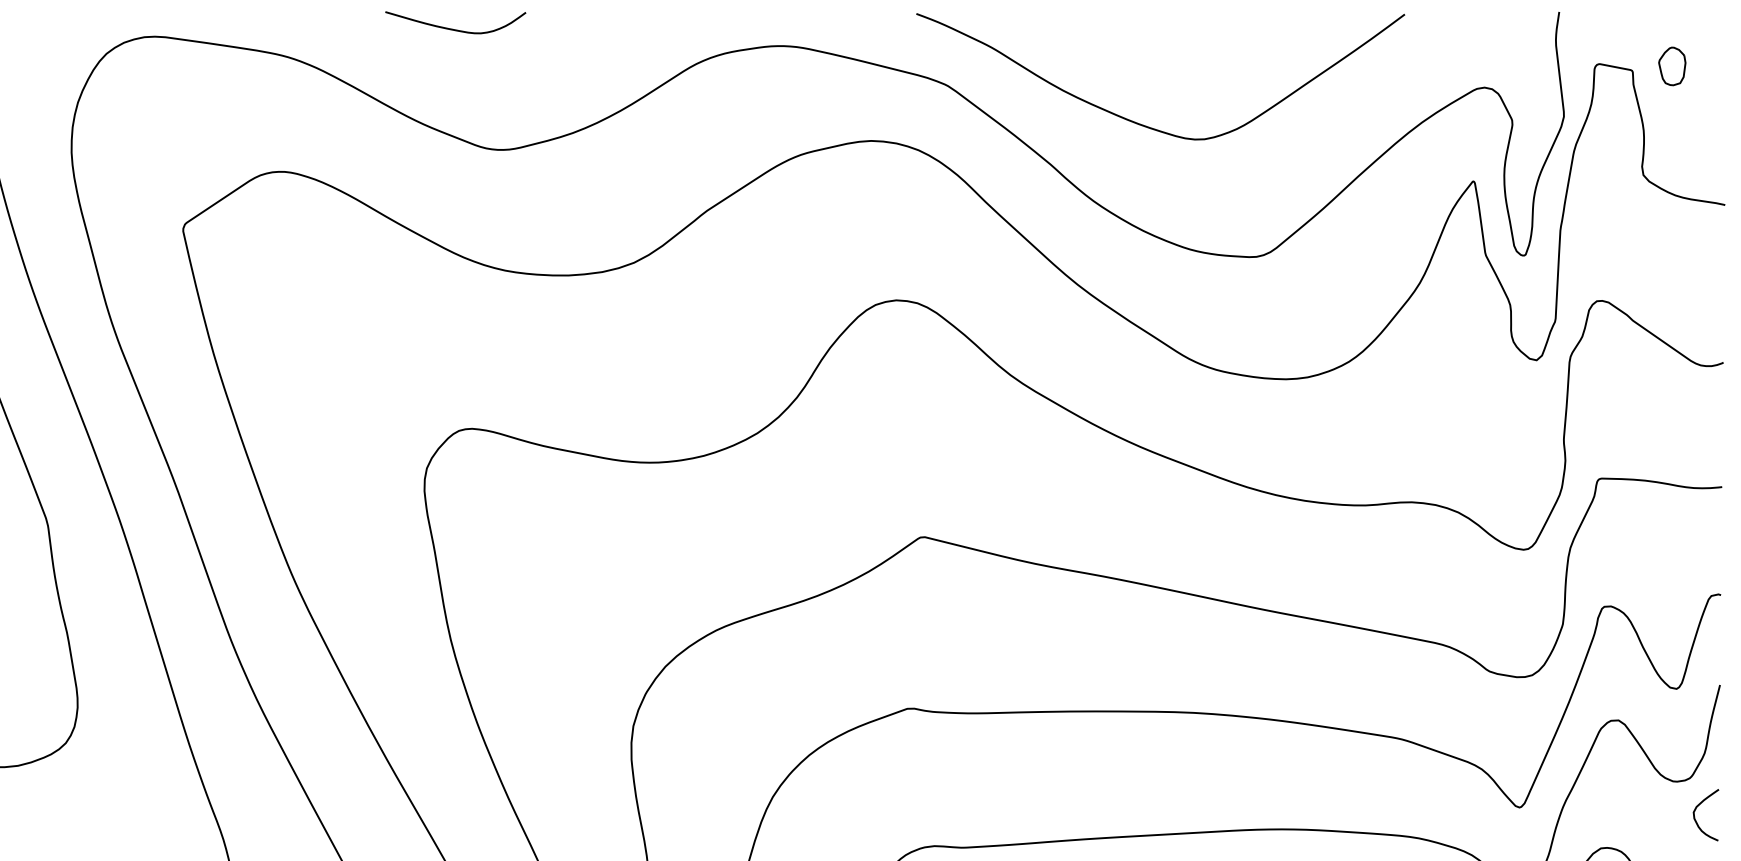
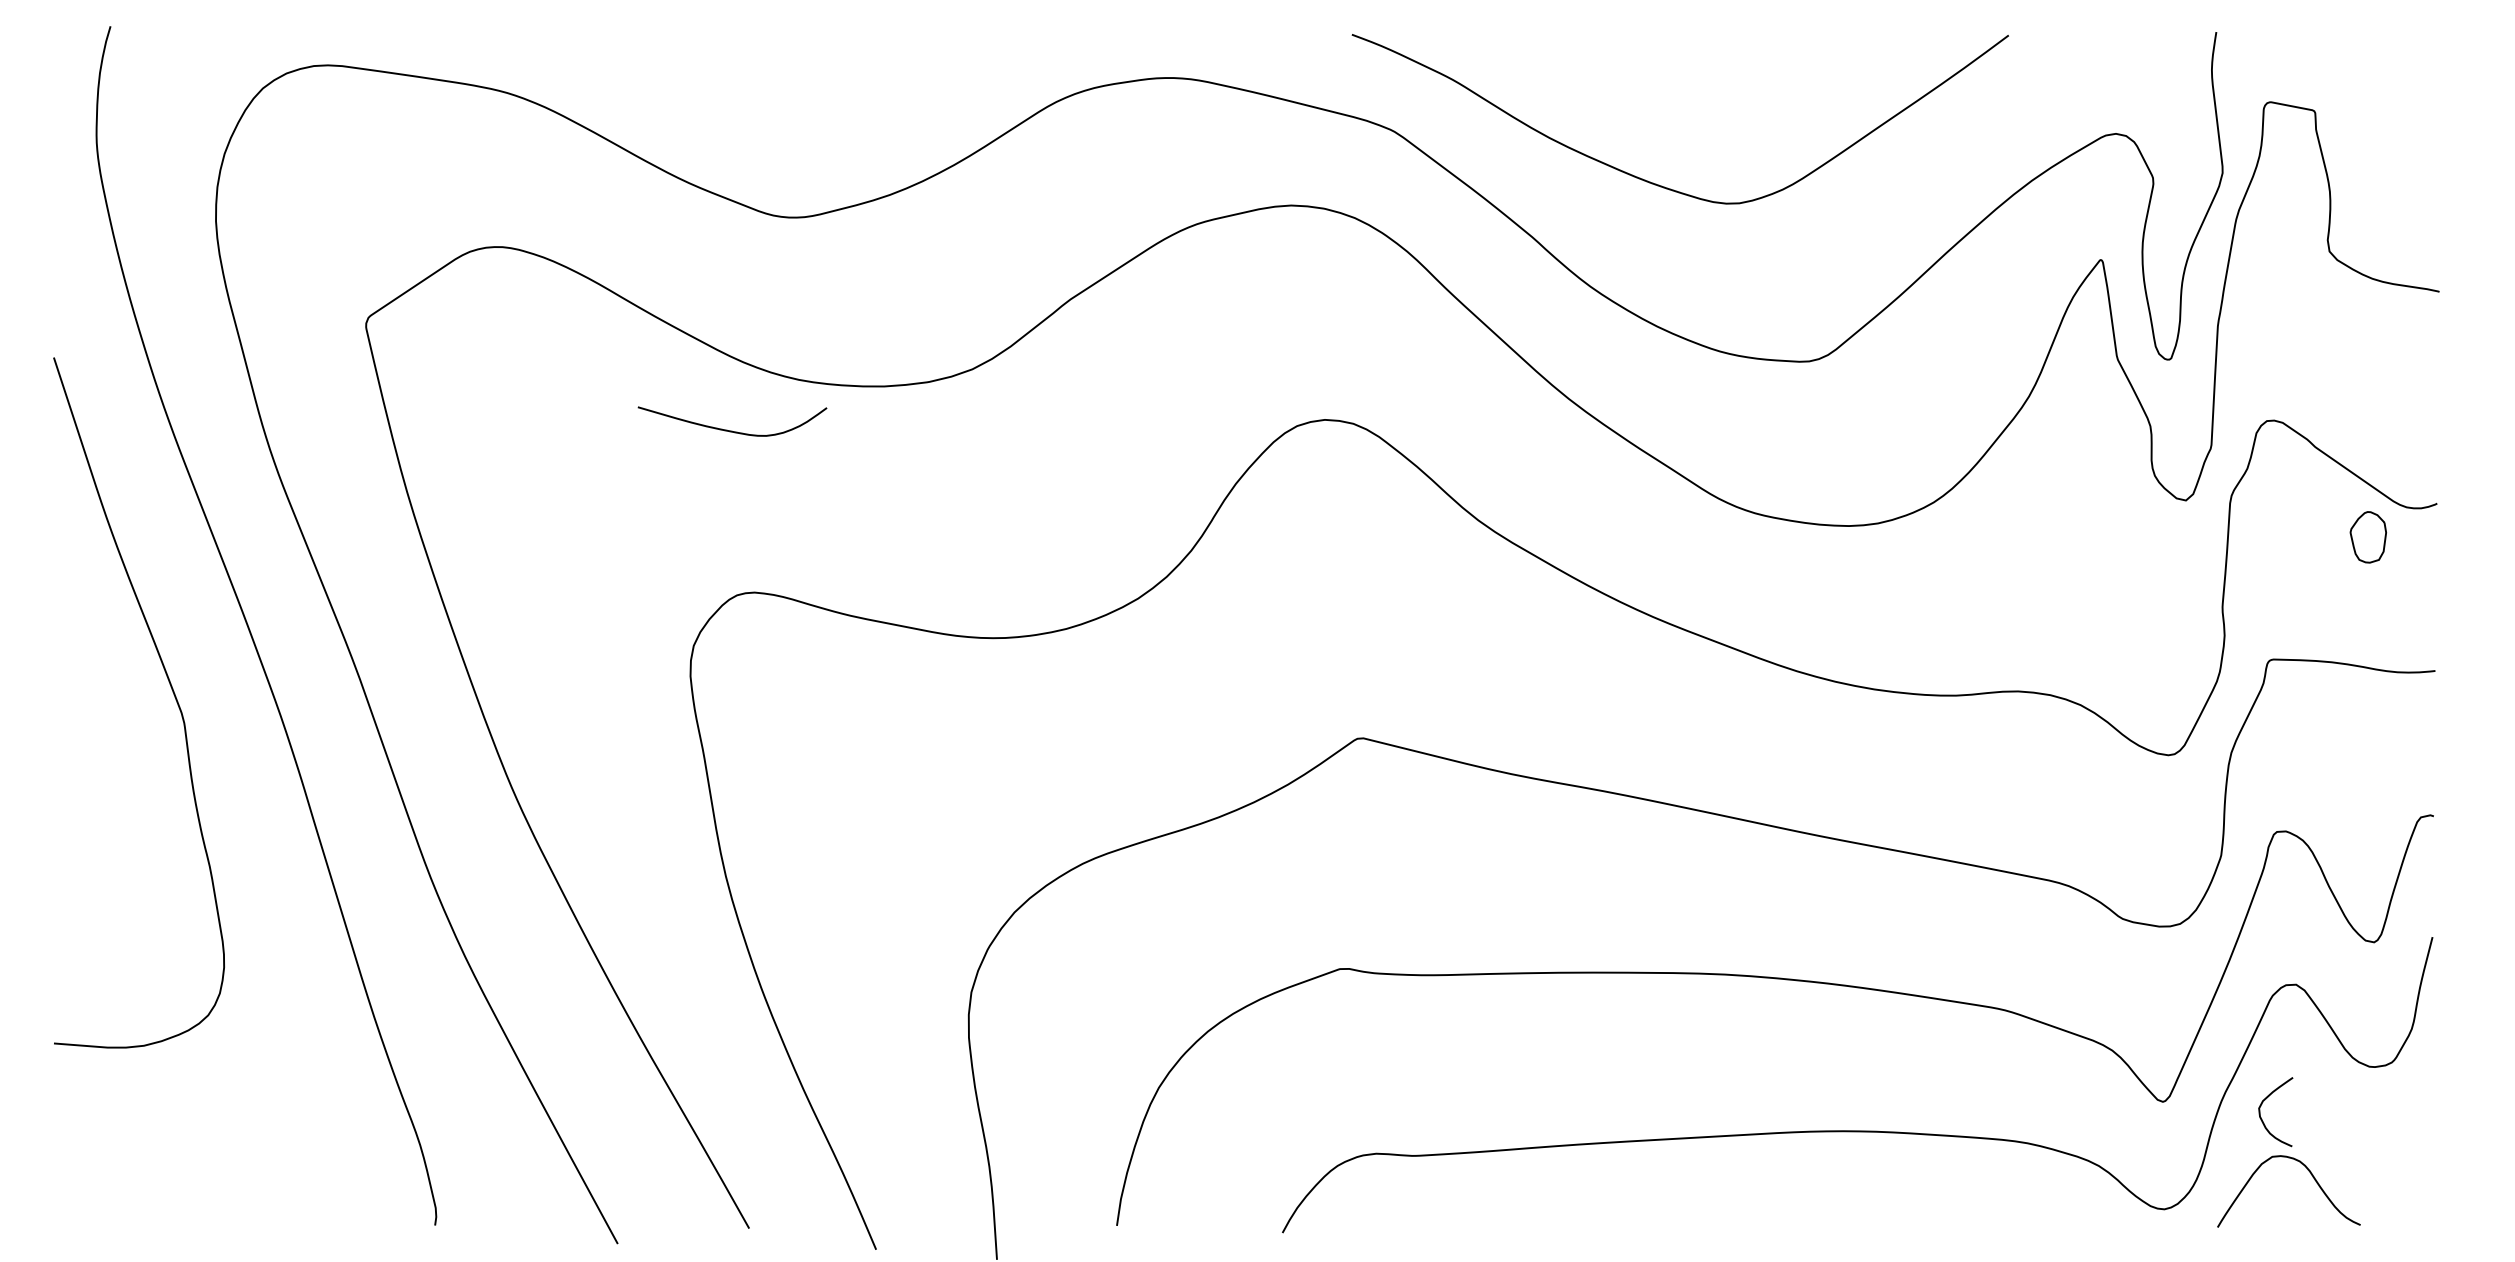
curve: (455, 29) -> (732, 430), moved
part: (1671, 66) -> (2367, 537), moved
curve: (1696, 820) -> (2262, 1119), moved

